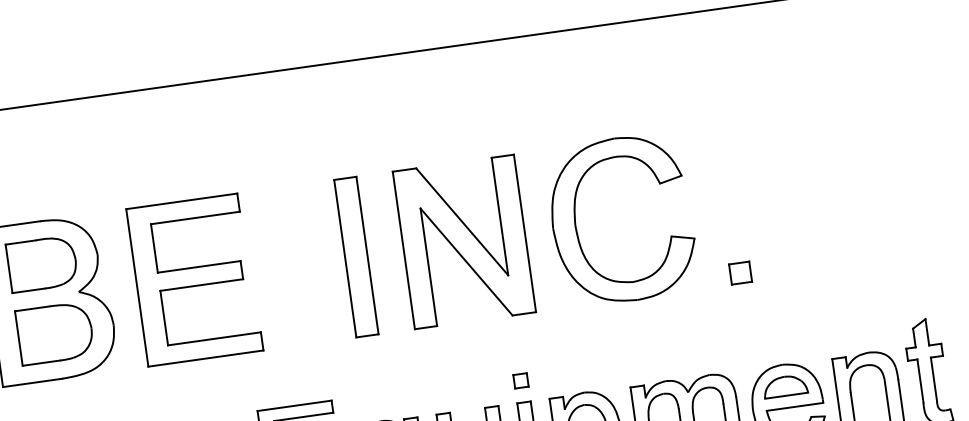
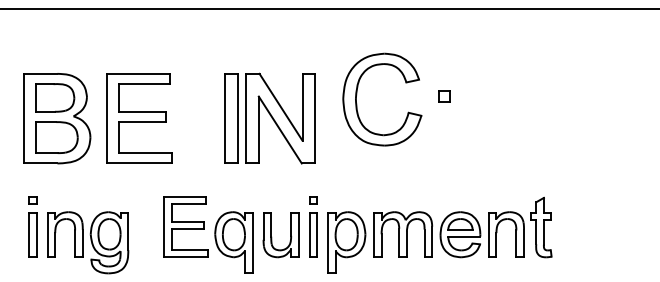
part: (579, 232) -> (357, 103), moved
part: (464, 241) -> (280, 118), moved
part: (740, 272) -> (444, 96), moved

